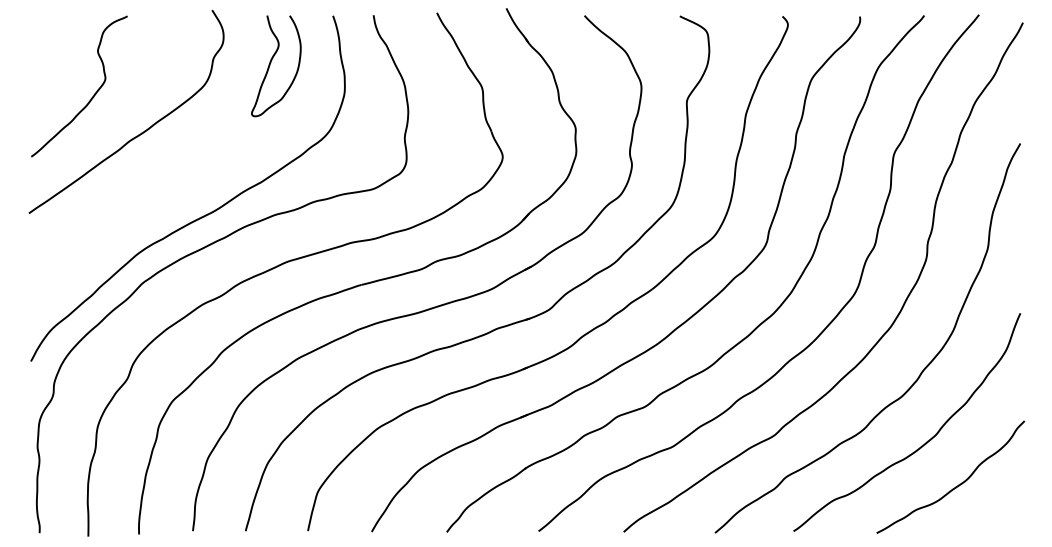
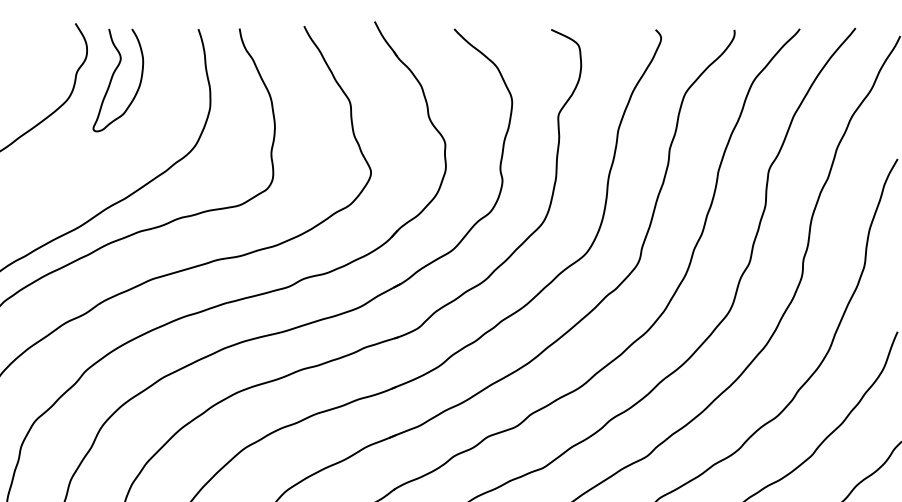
curve: (270, 65) -> (112, 79), moved

